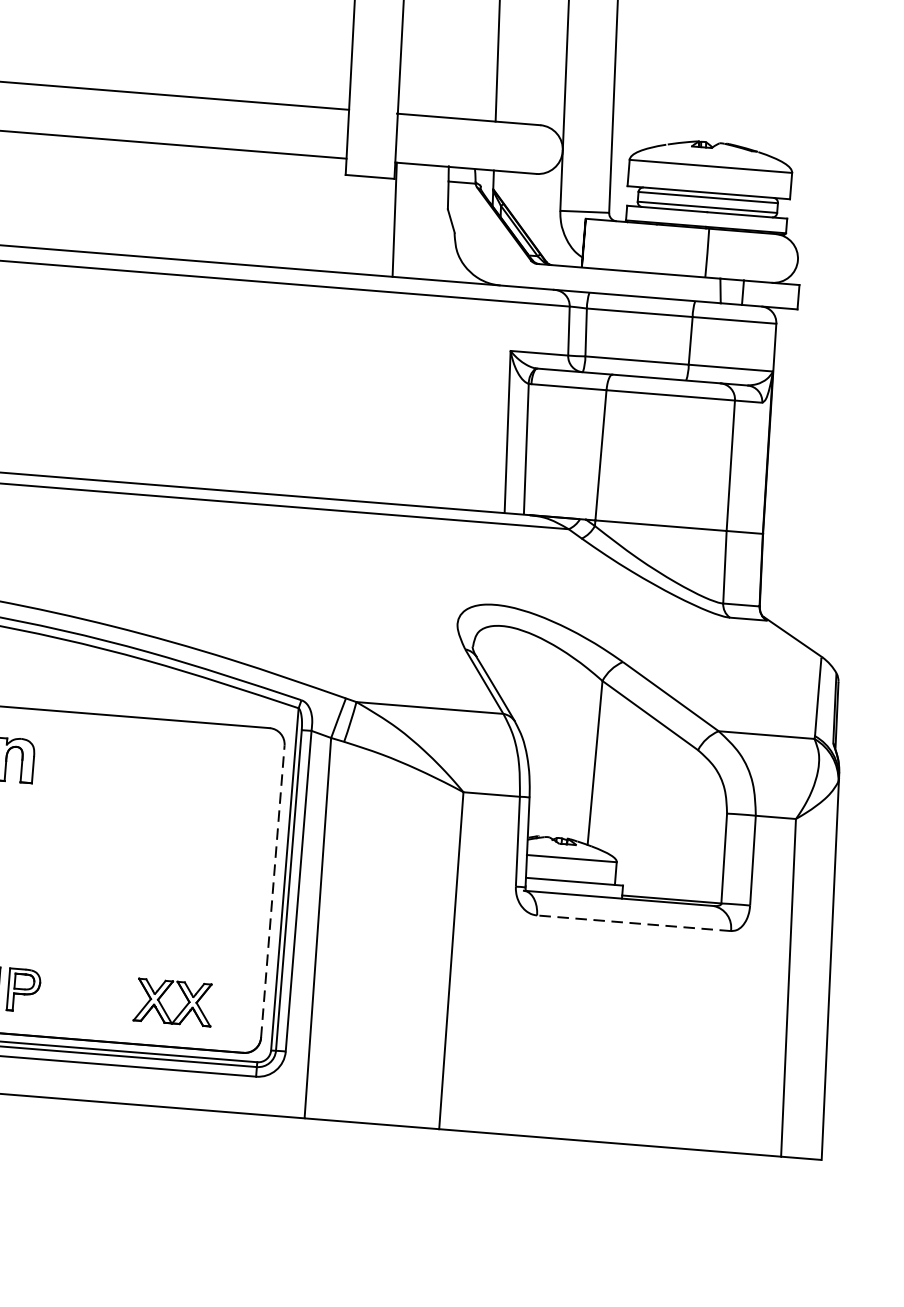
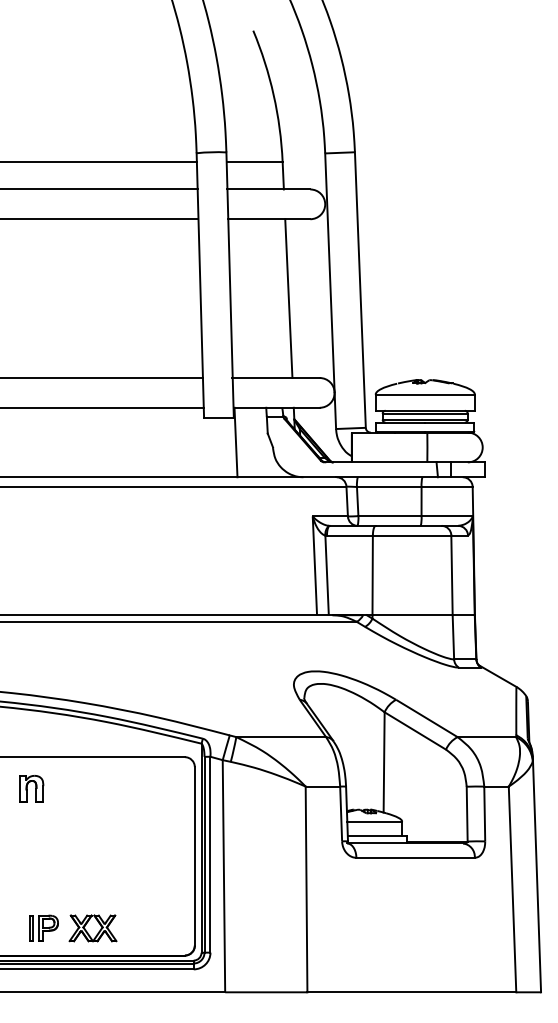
line: (272, 890) -> (194, 855), dashed -> solid
line: (633, 922) -> (415, 857), dashed -> solid
part: (172, 1002) -> (92, 928), moved

